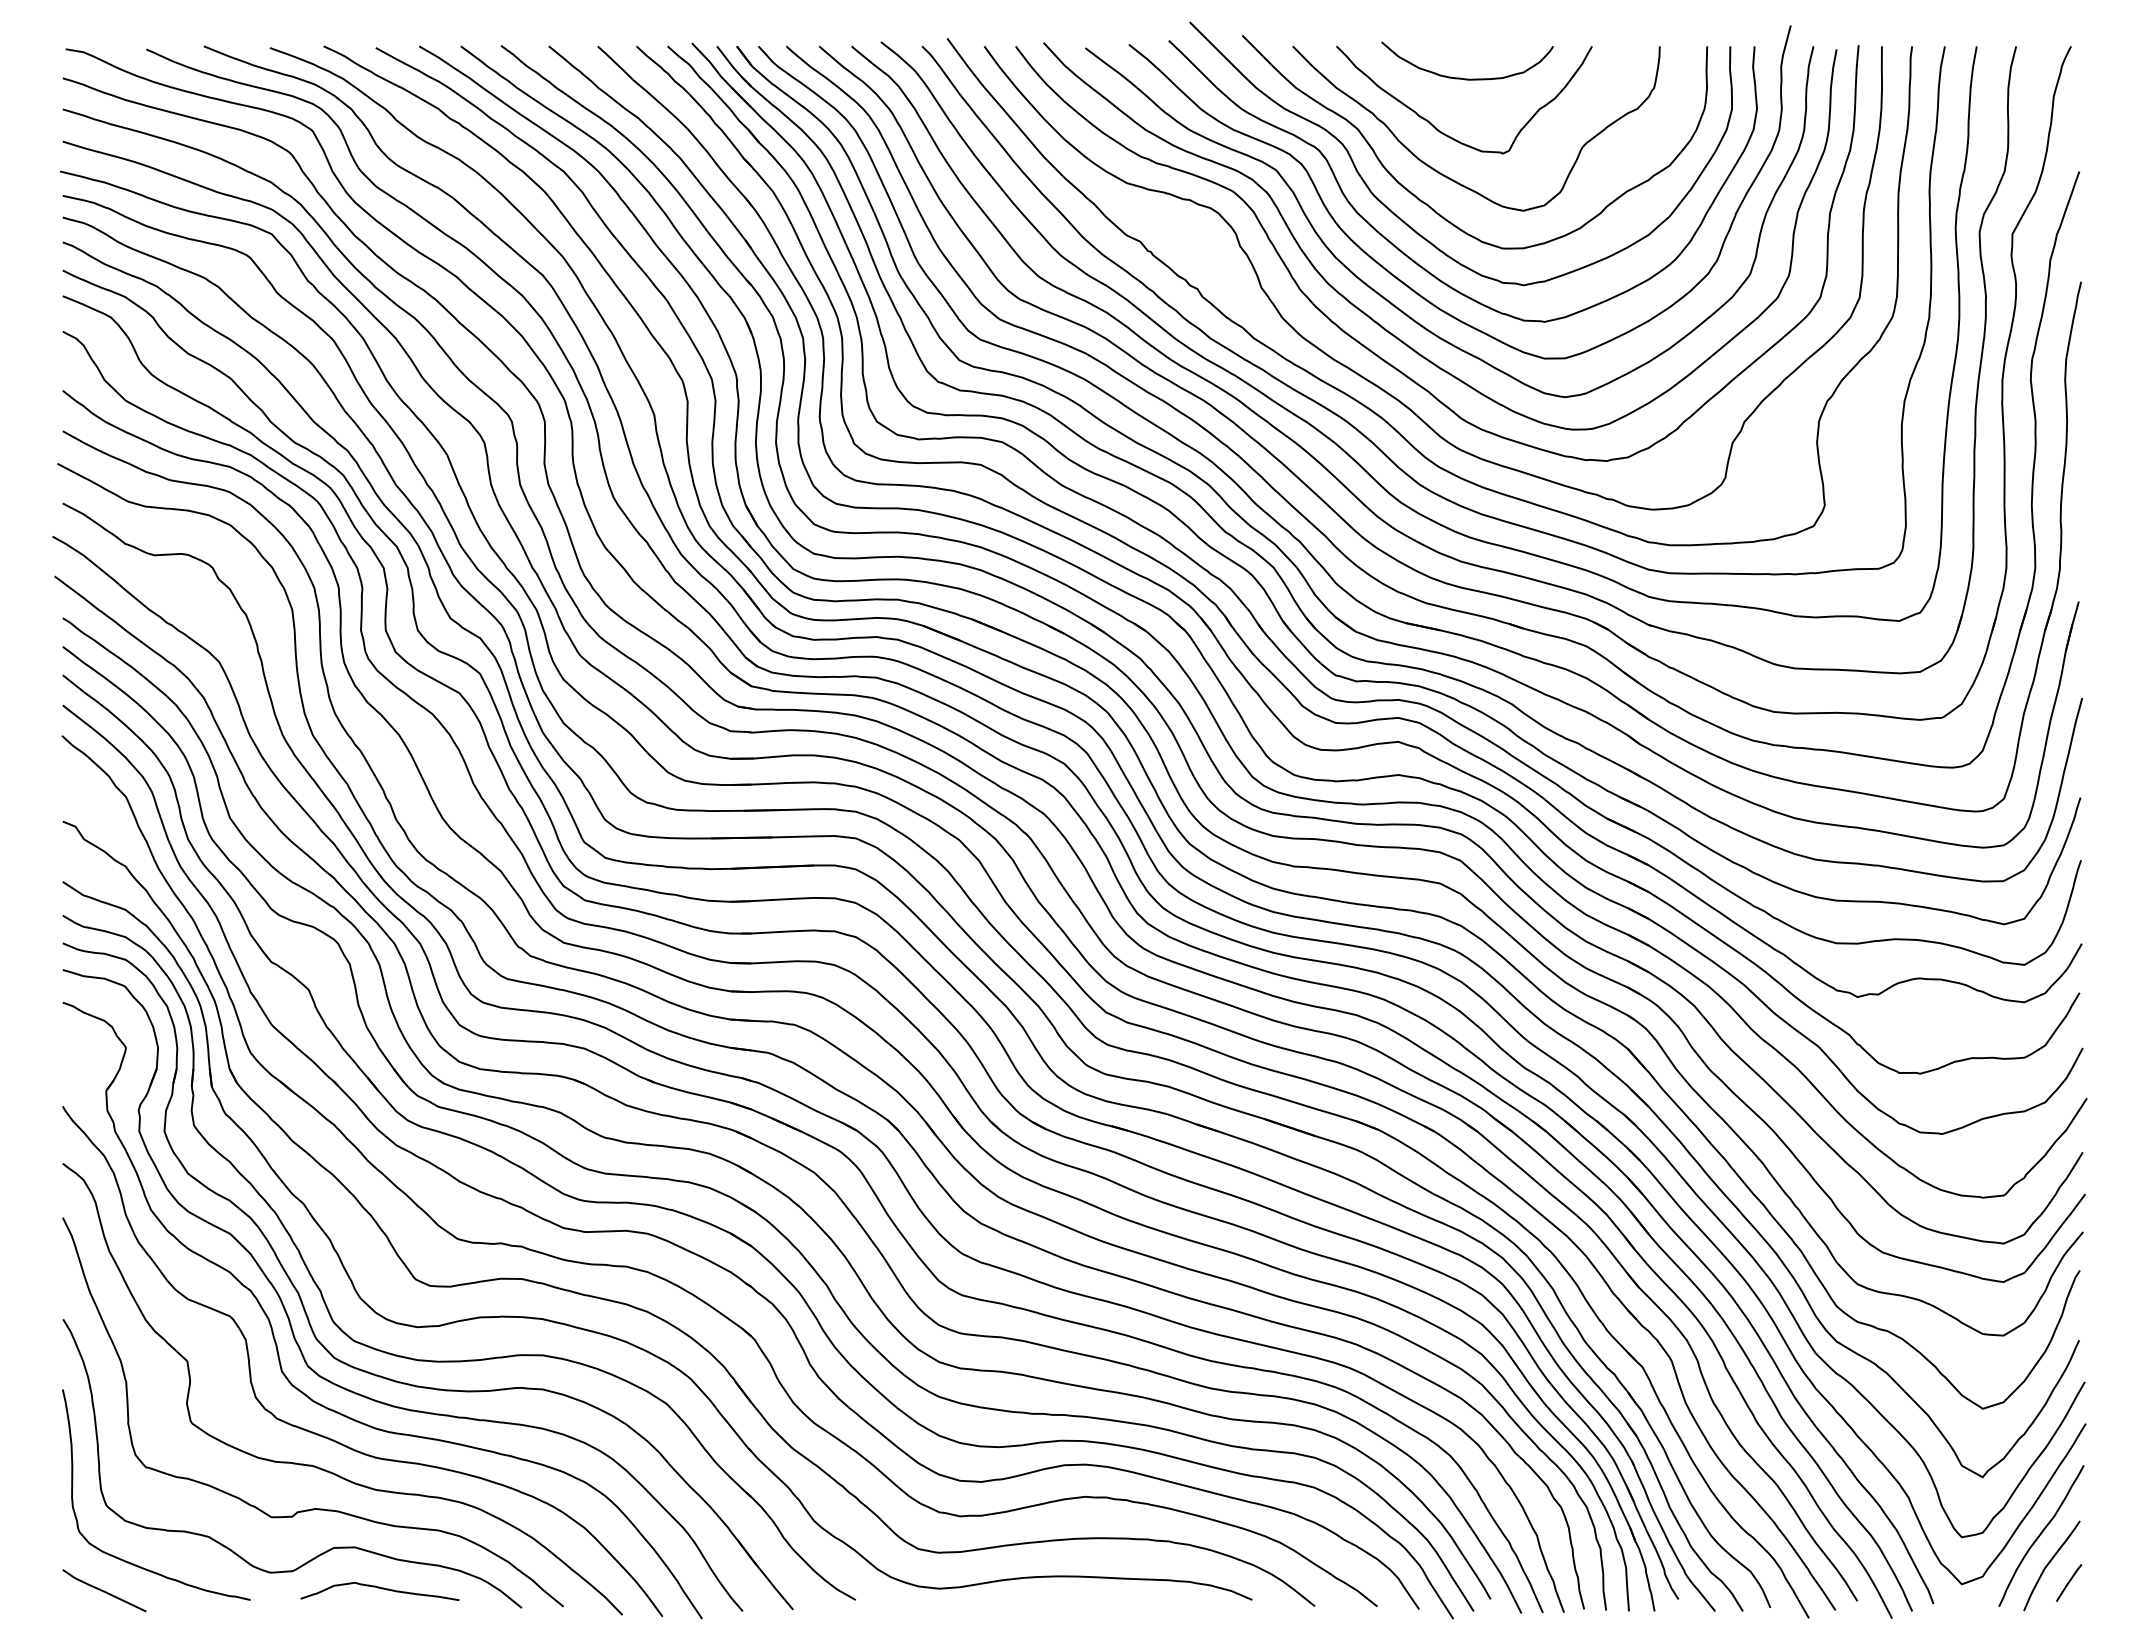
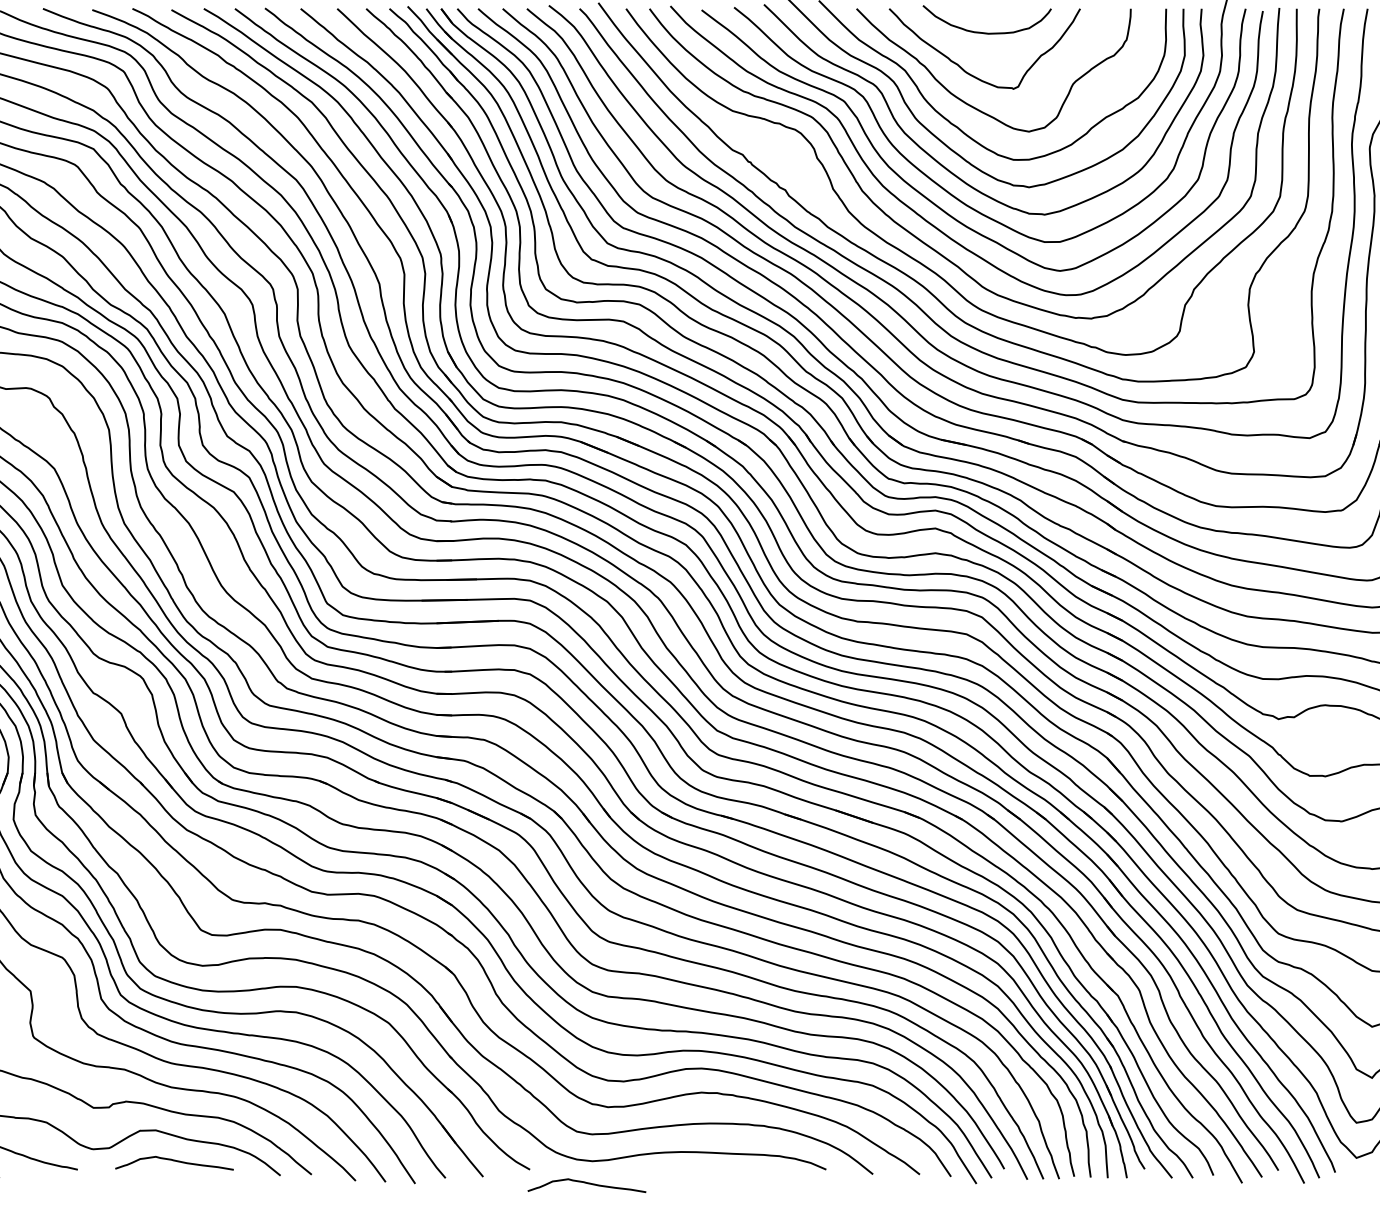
curve: (931, 1618) -> (586, 1183), added

